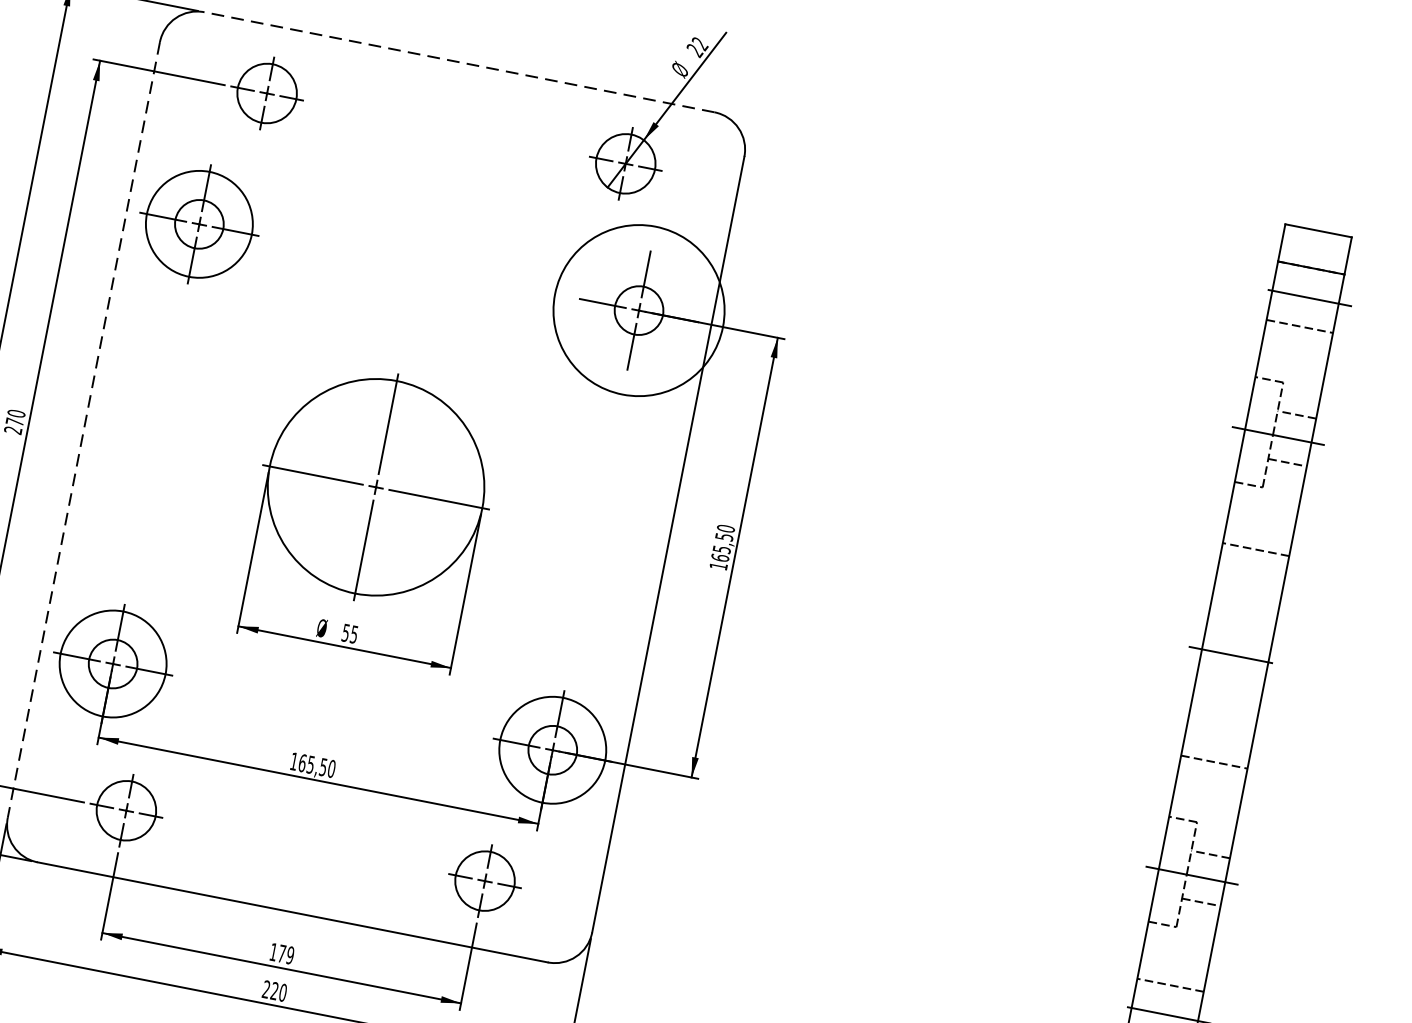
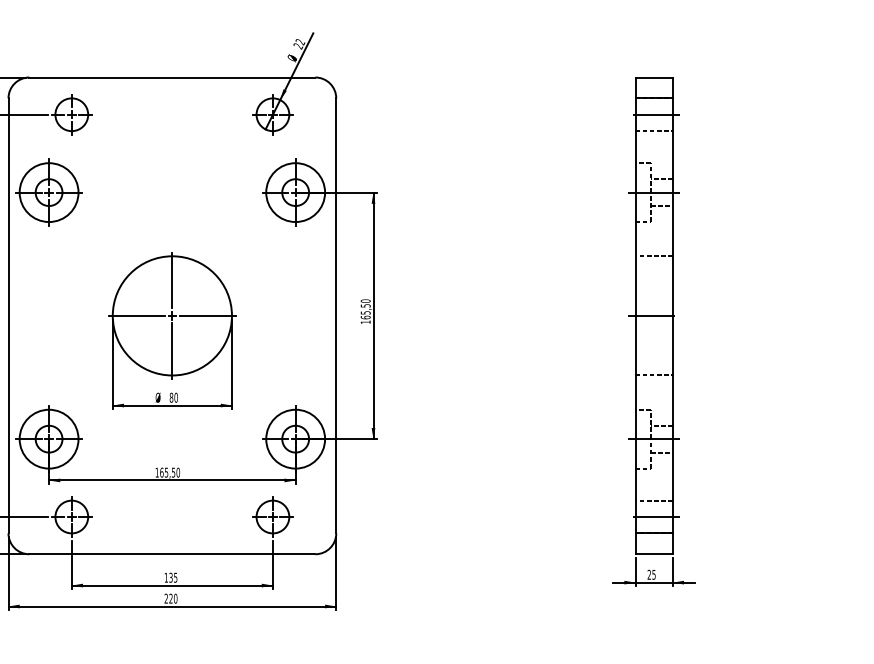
line: (457, 61) -> (171, 77), dashed -> solid
circle: (638, 310) -> (295, 192), size x0.62
line: (84, 429) -> (8, 315), dashed -> solid
text: (349, 633) -> (173, 397), 55 -> 80
text: (286, 954) -> (173, 577), 179 -> 135

